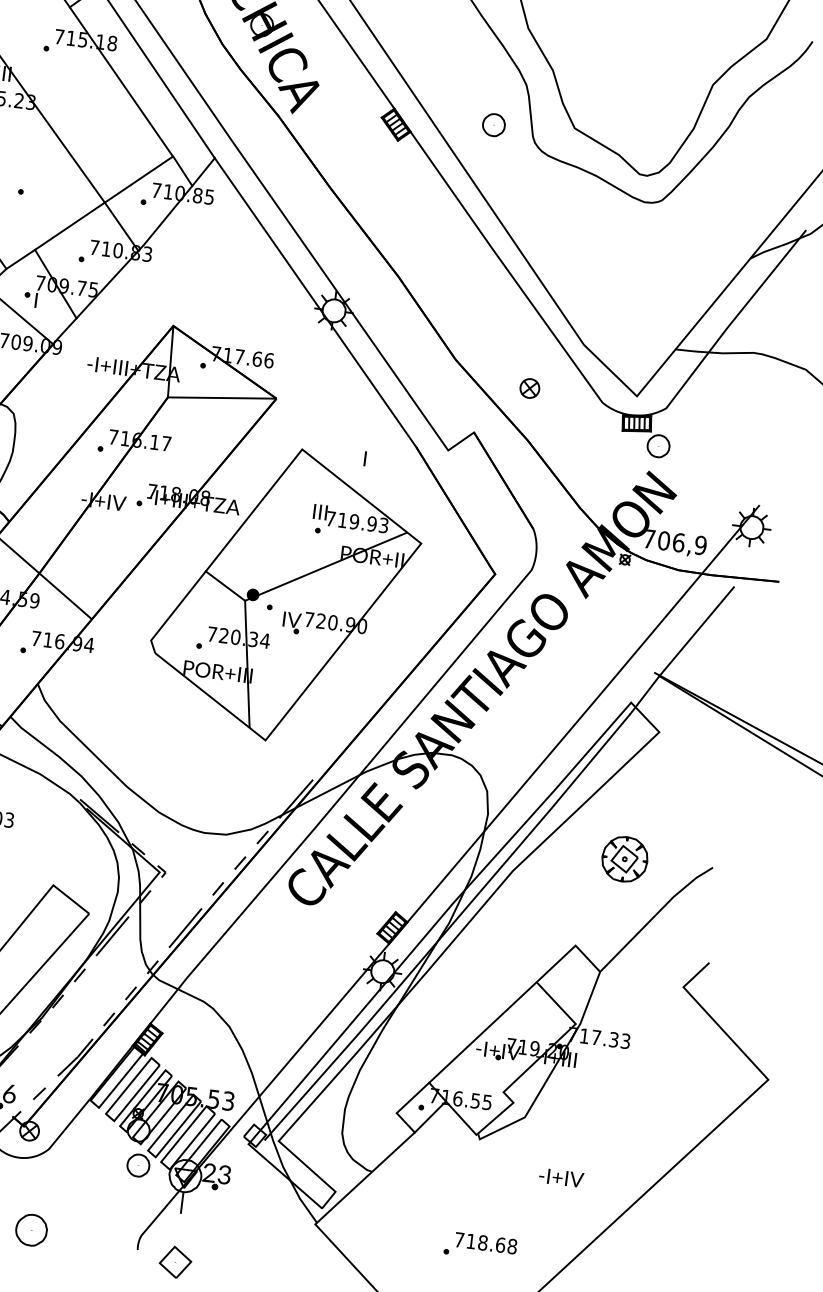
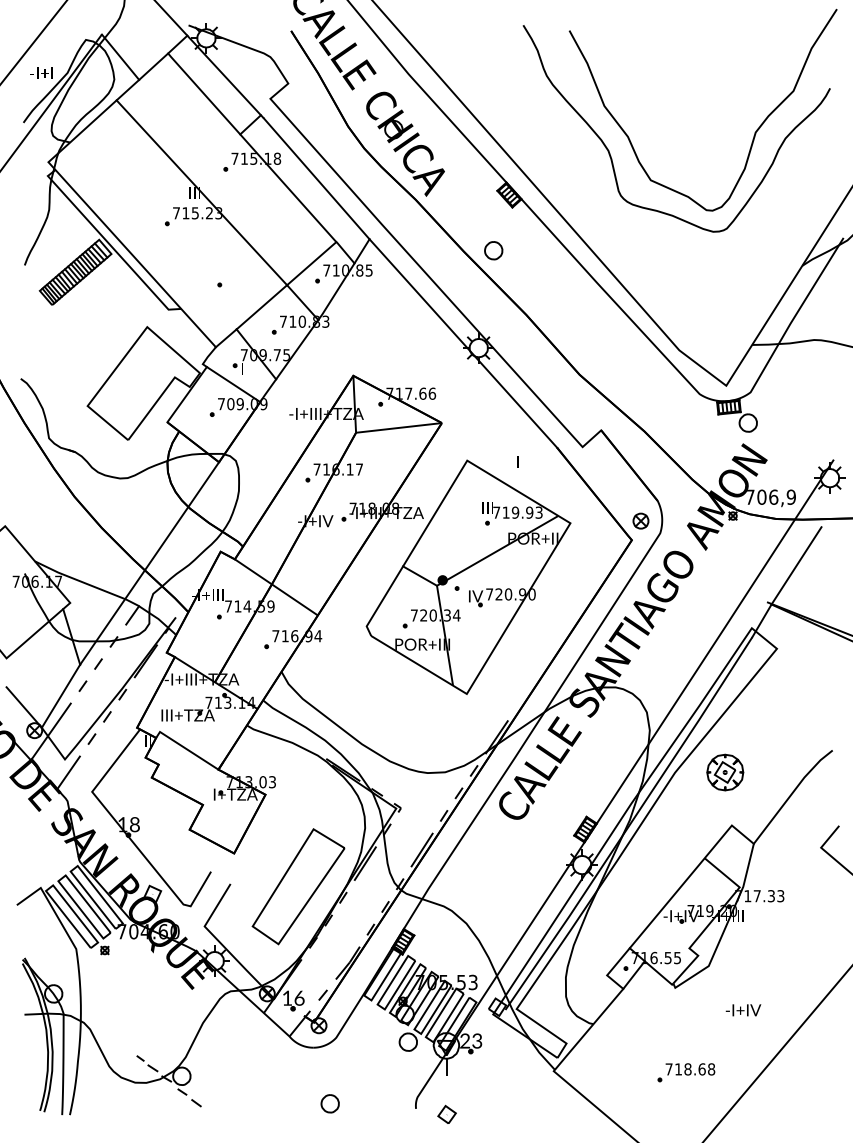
part: (493, 124) -> (493, 250), moved
part: (529, 387) -> (640, 520), moved
part: (625, 859) -> (725, 772), moved
part: (30, 1229) -> (329, 1103), size x0.71
part: (174, 1260) -> (446, 1113), size x0.71

